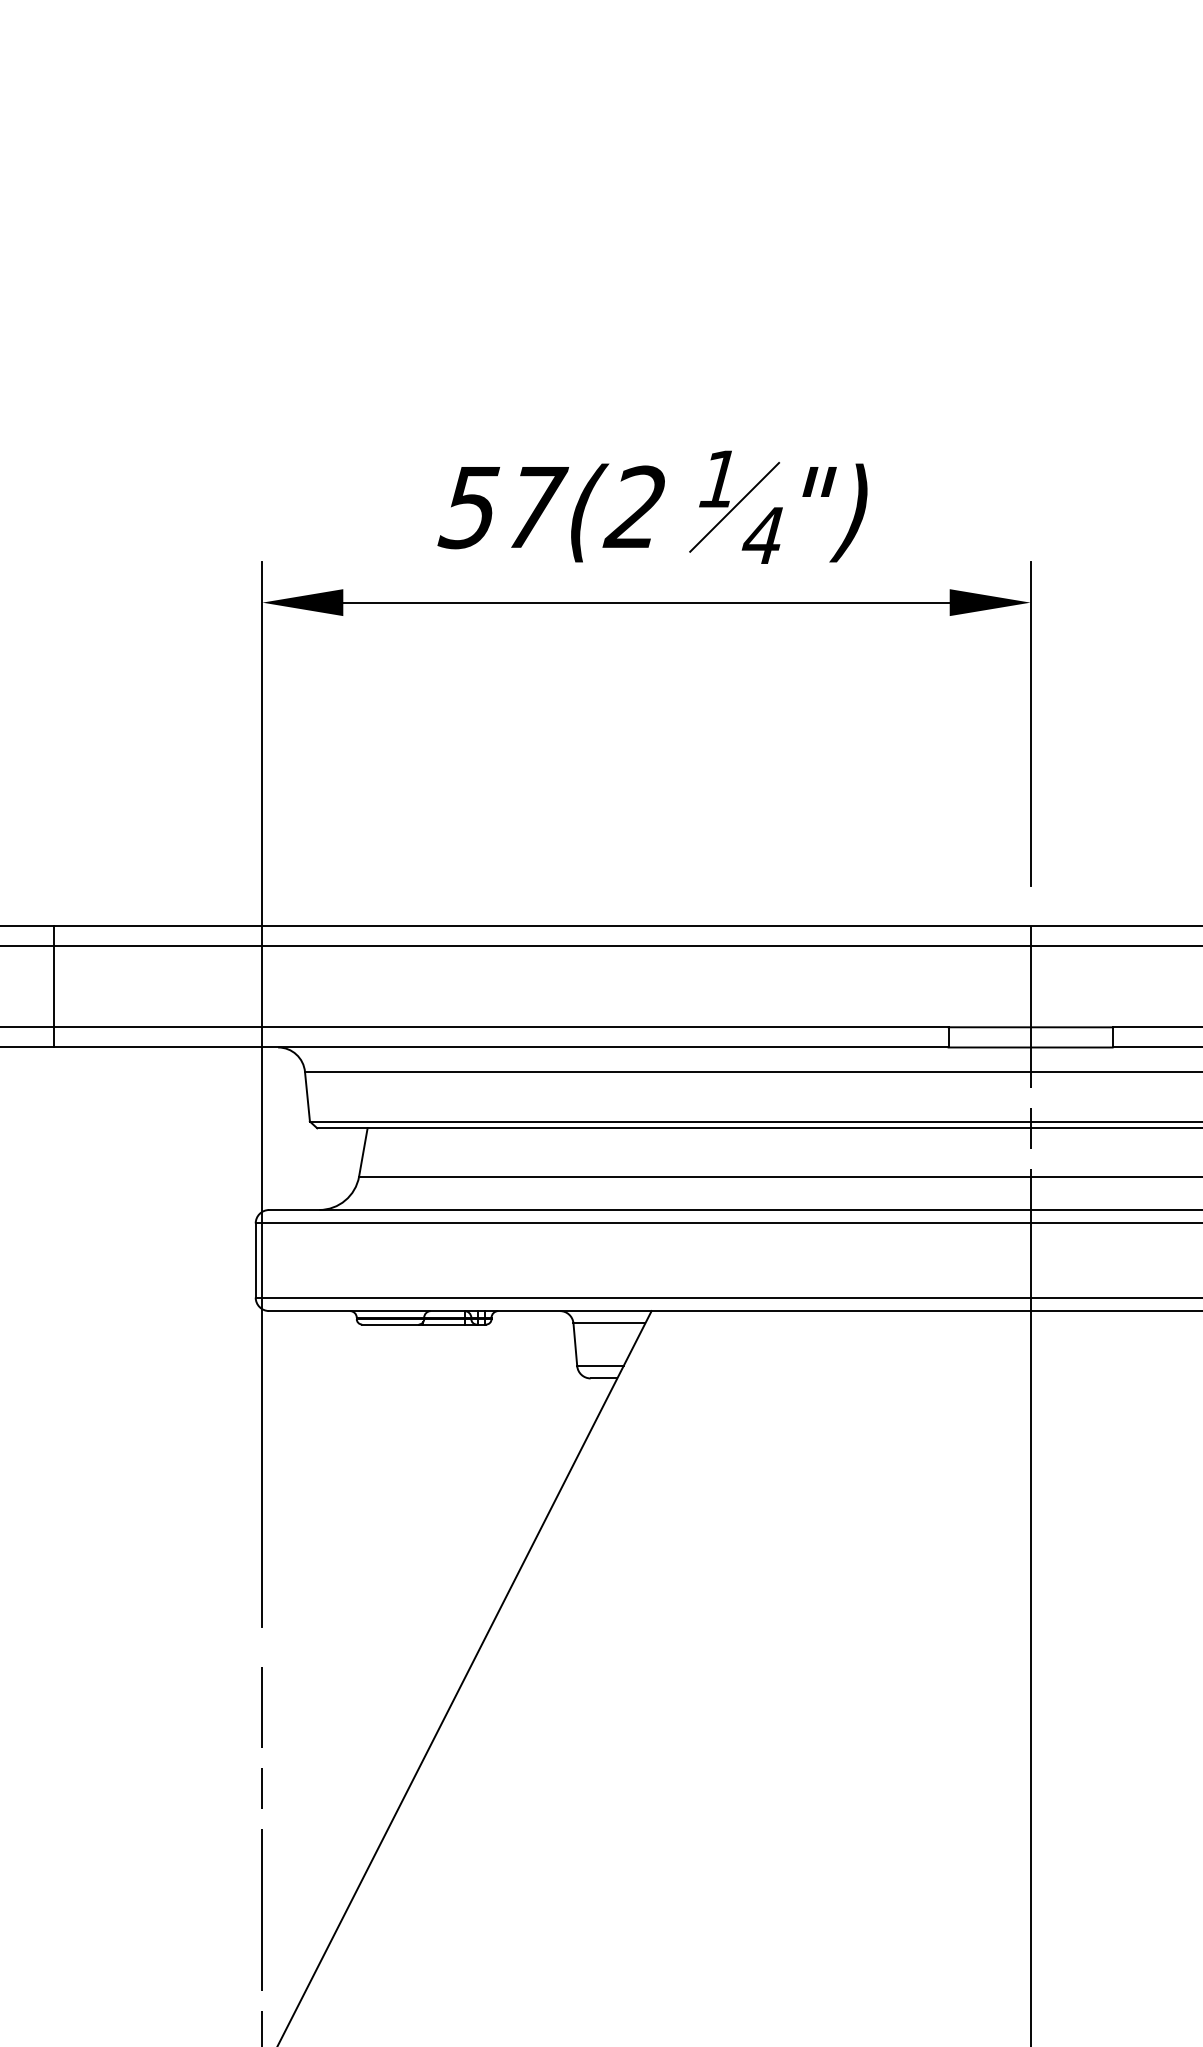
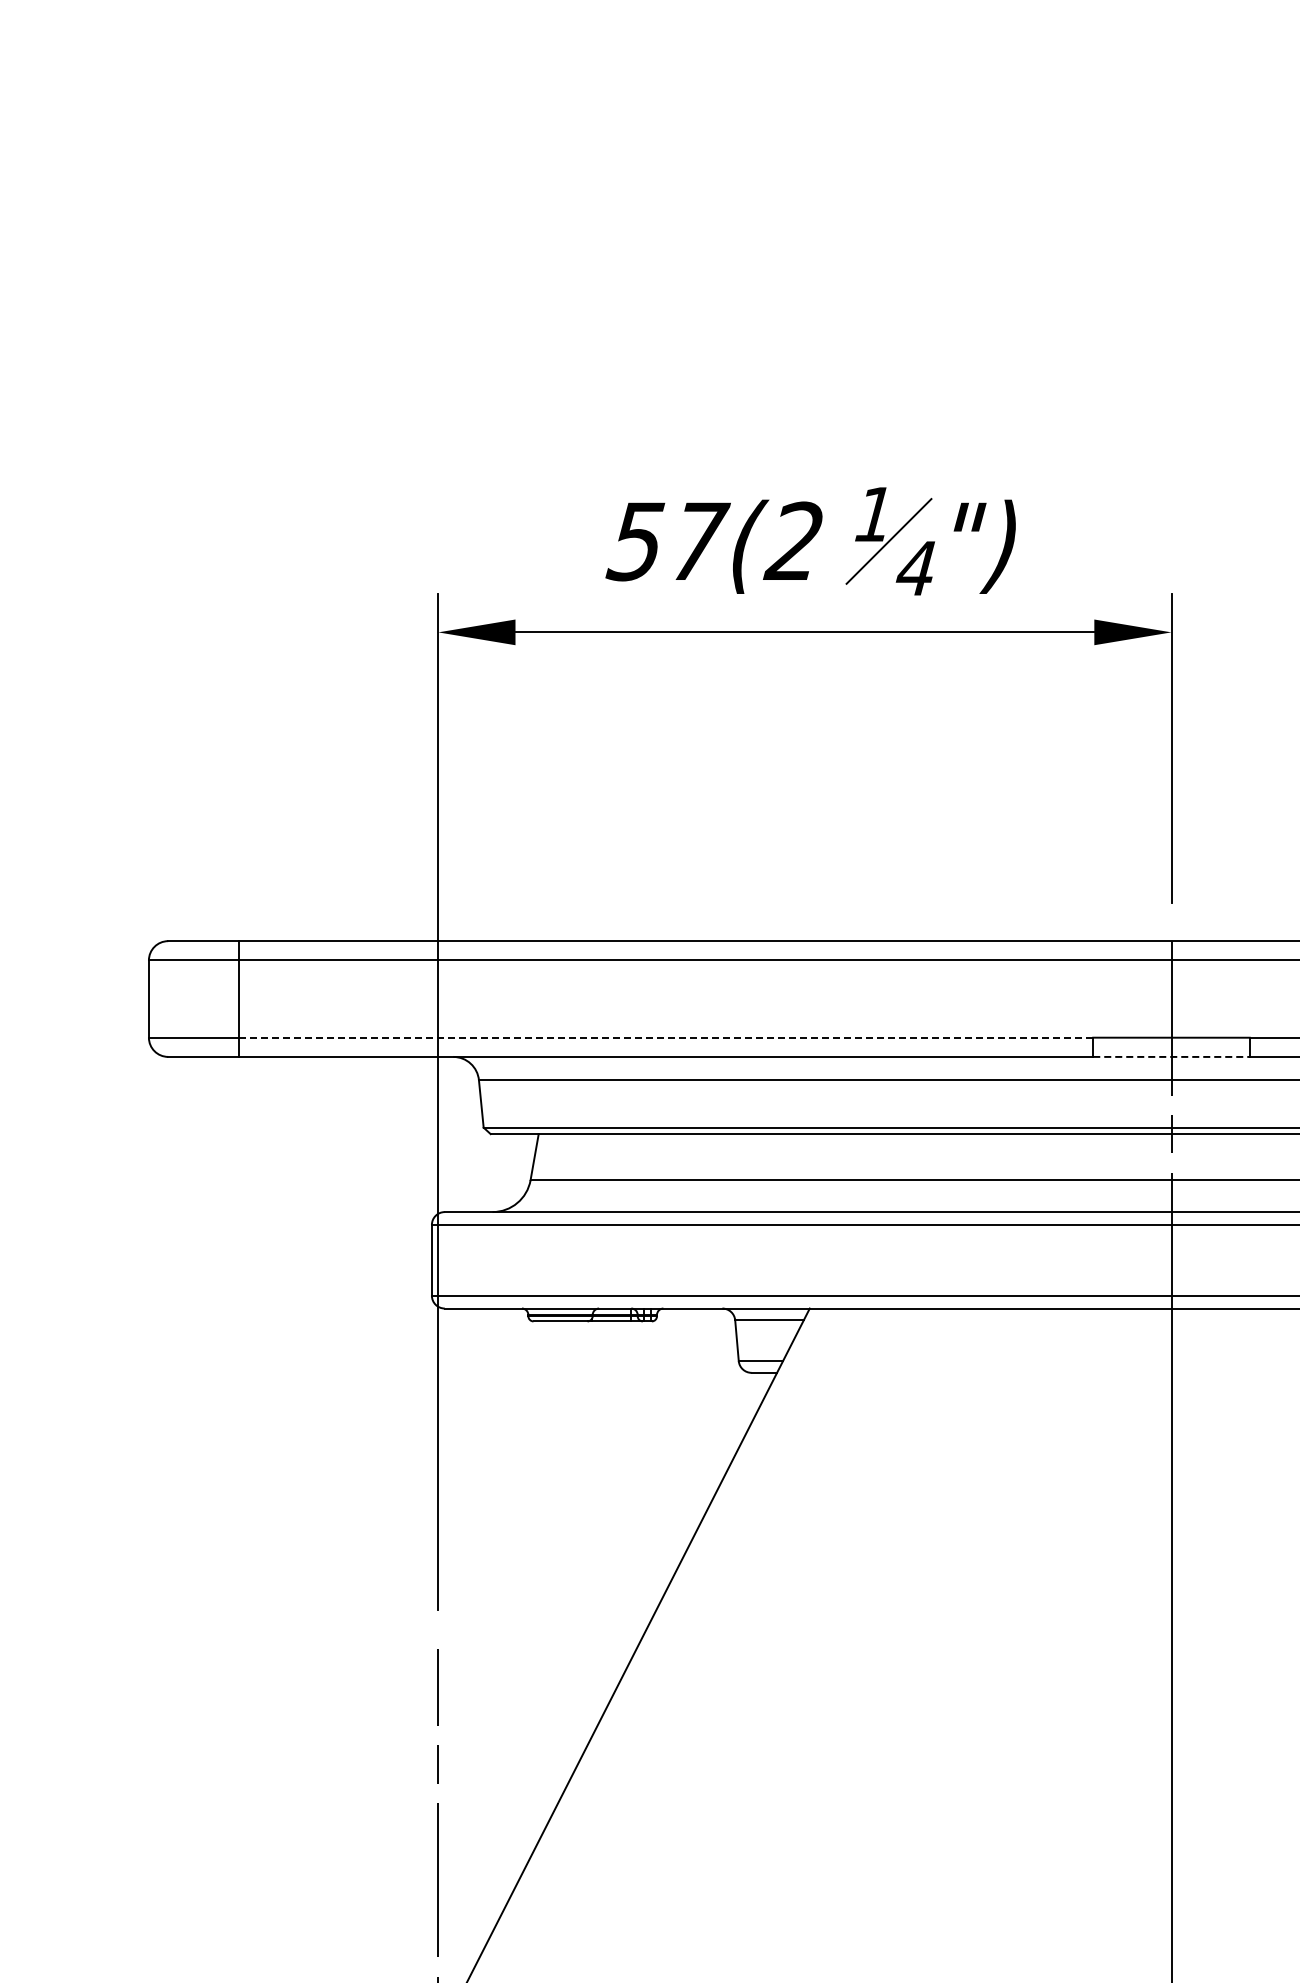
line: (500, 1027) -> (665, 1037), solid -> dashed
line: (1031, 1046) -> (1172, 1056), solid -> dashed

